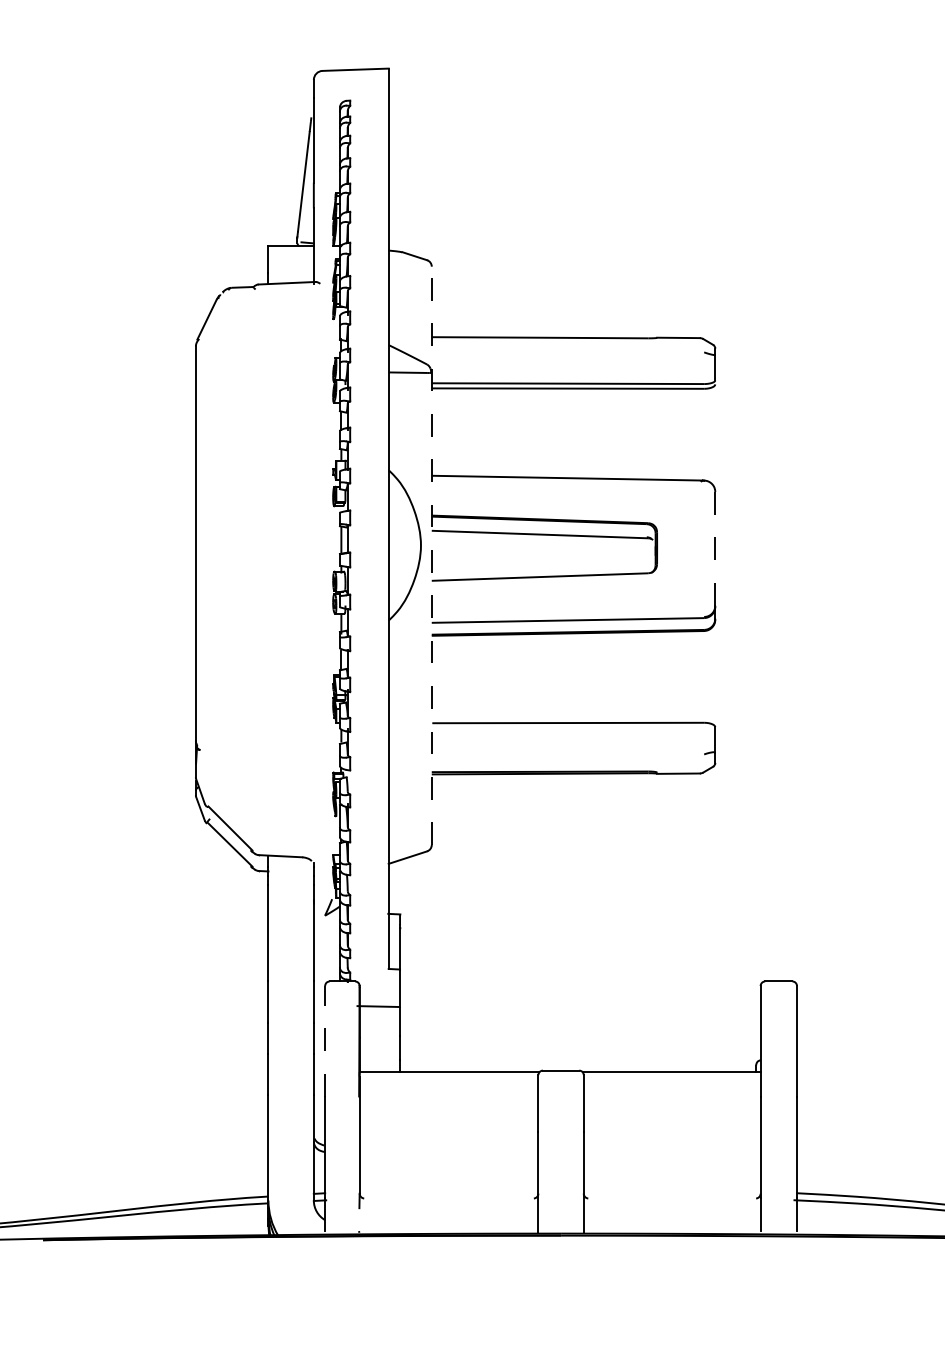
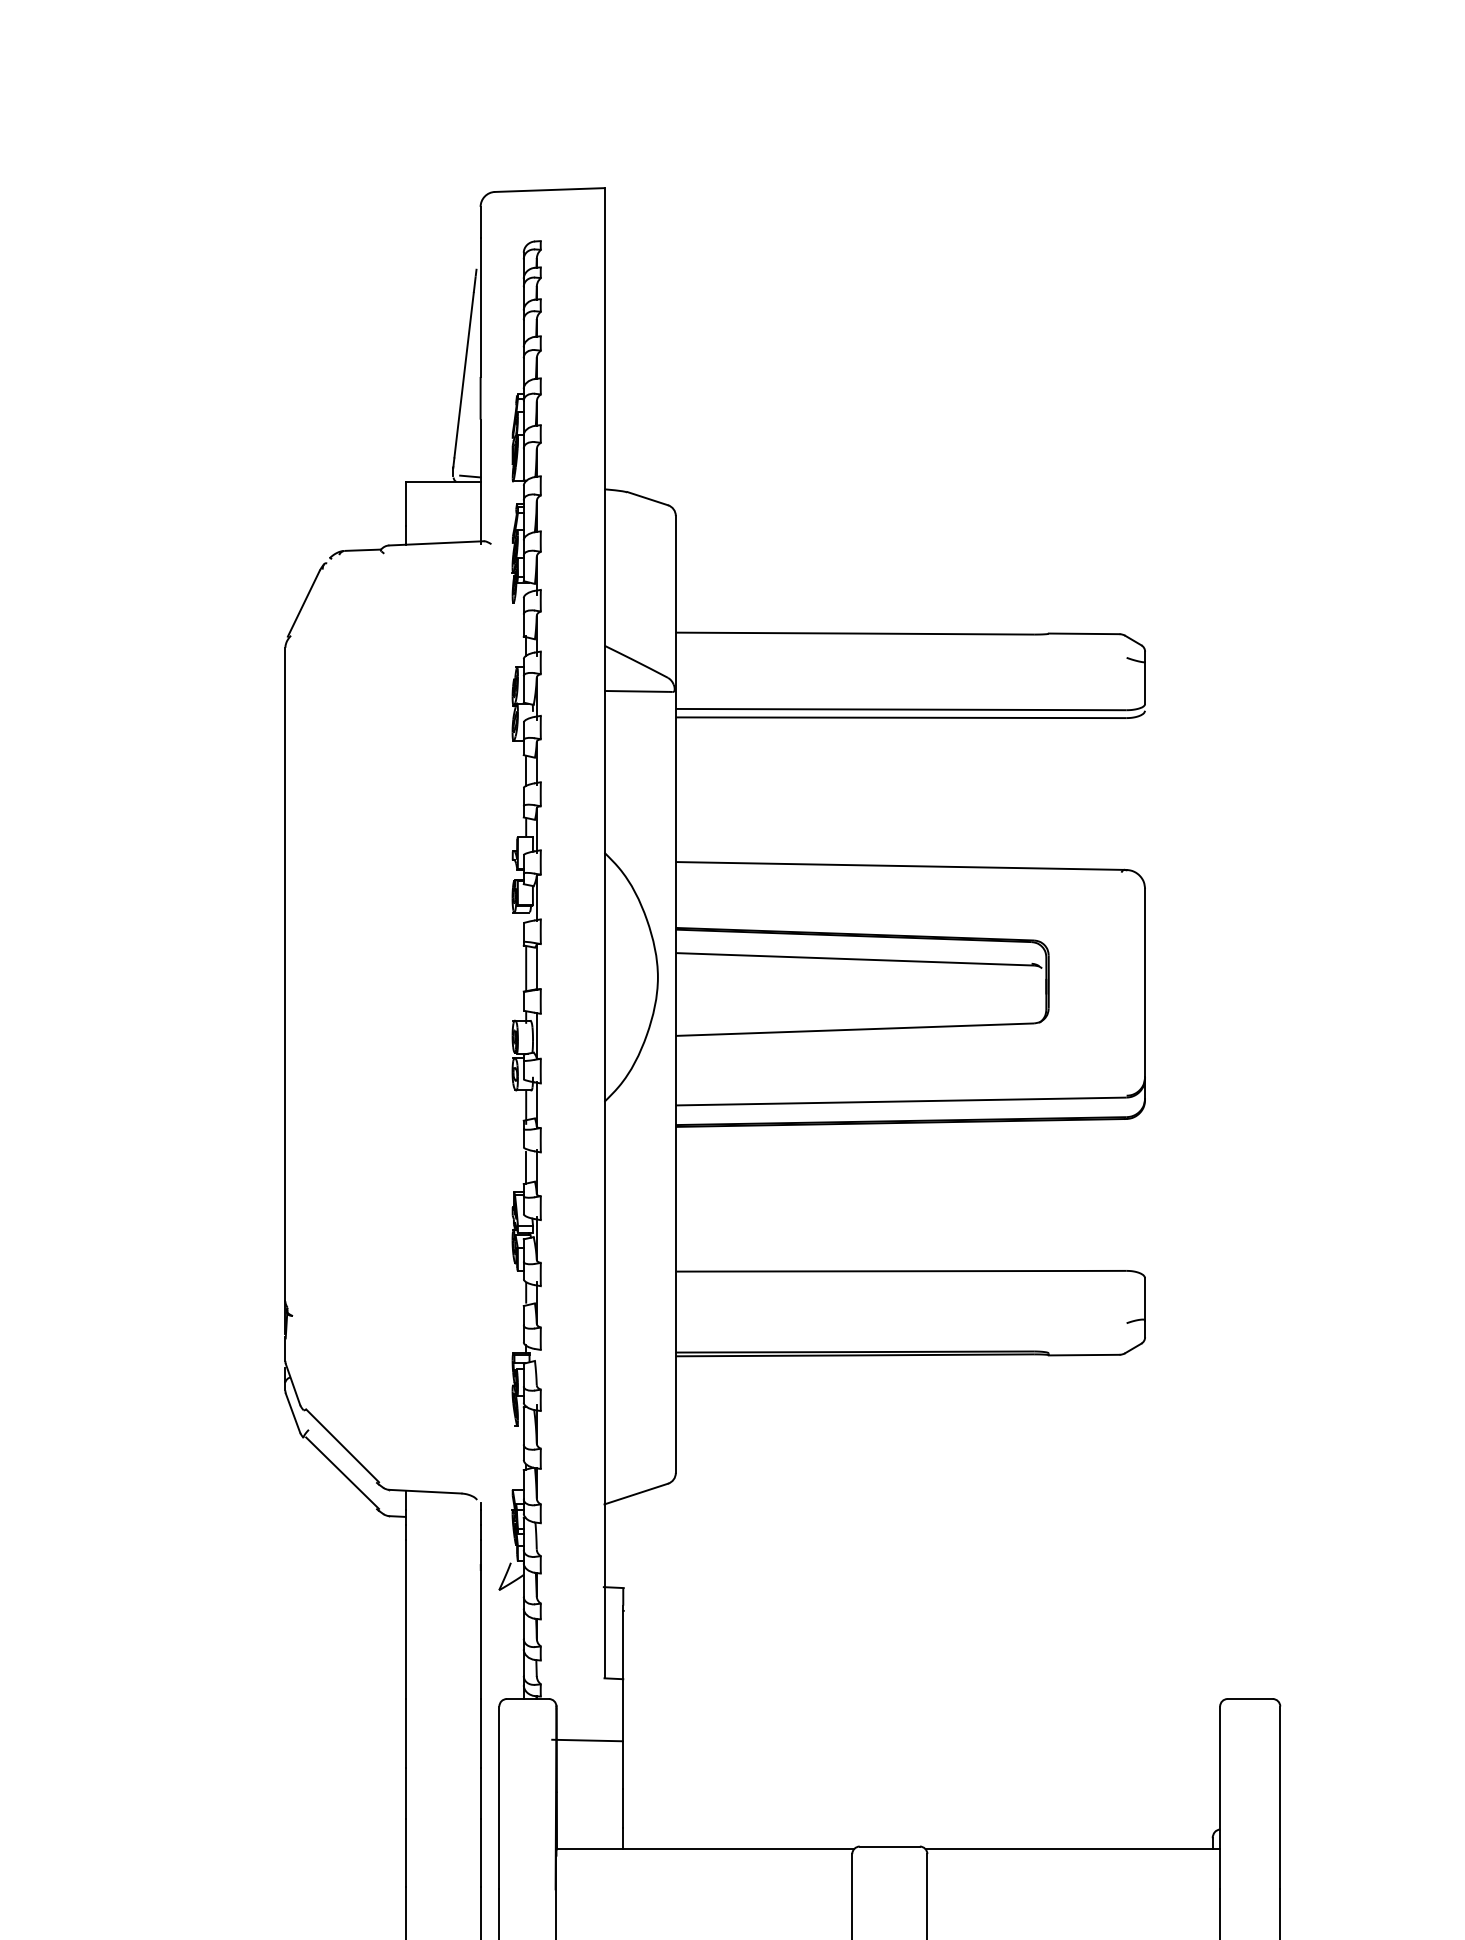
line: (715, 548) -> (1145, 982), dashed -> solid
line: (431, 555) -> (675, 993), dashed -> solid
line: (325, 1040) -> (499, 1796), dashed -> solid

